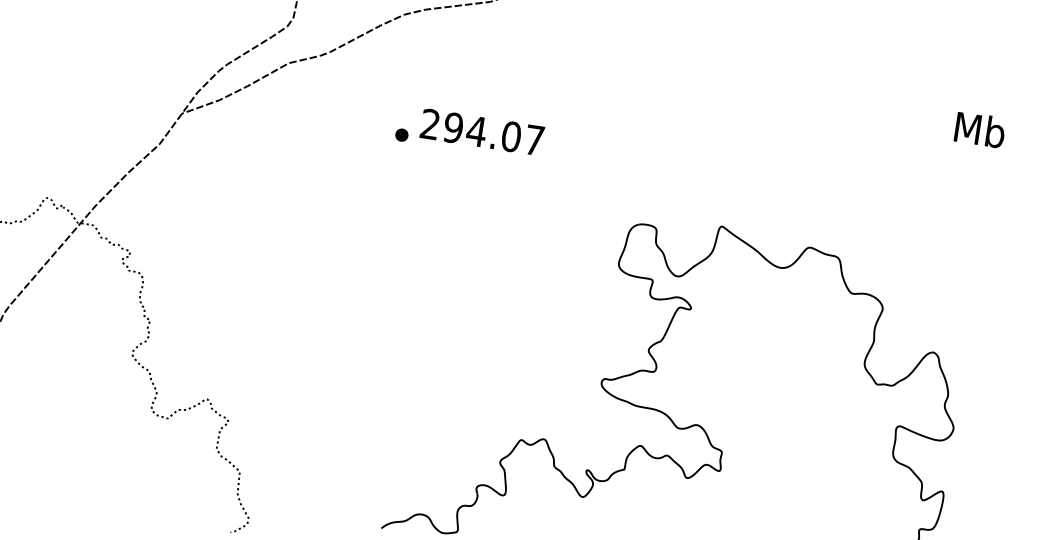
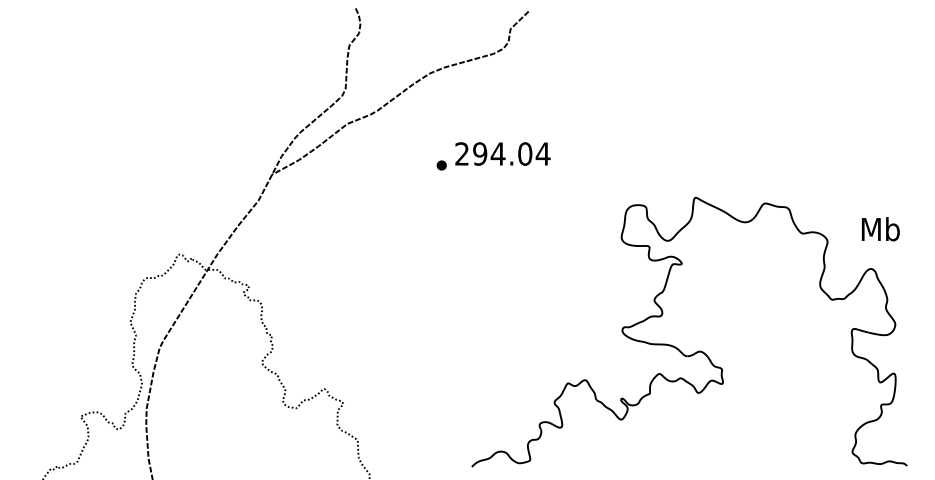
text: (979, 130) -> (880, 229), moved
text: (533, 139) -> (542, 153), 294.07 -> 294.04

